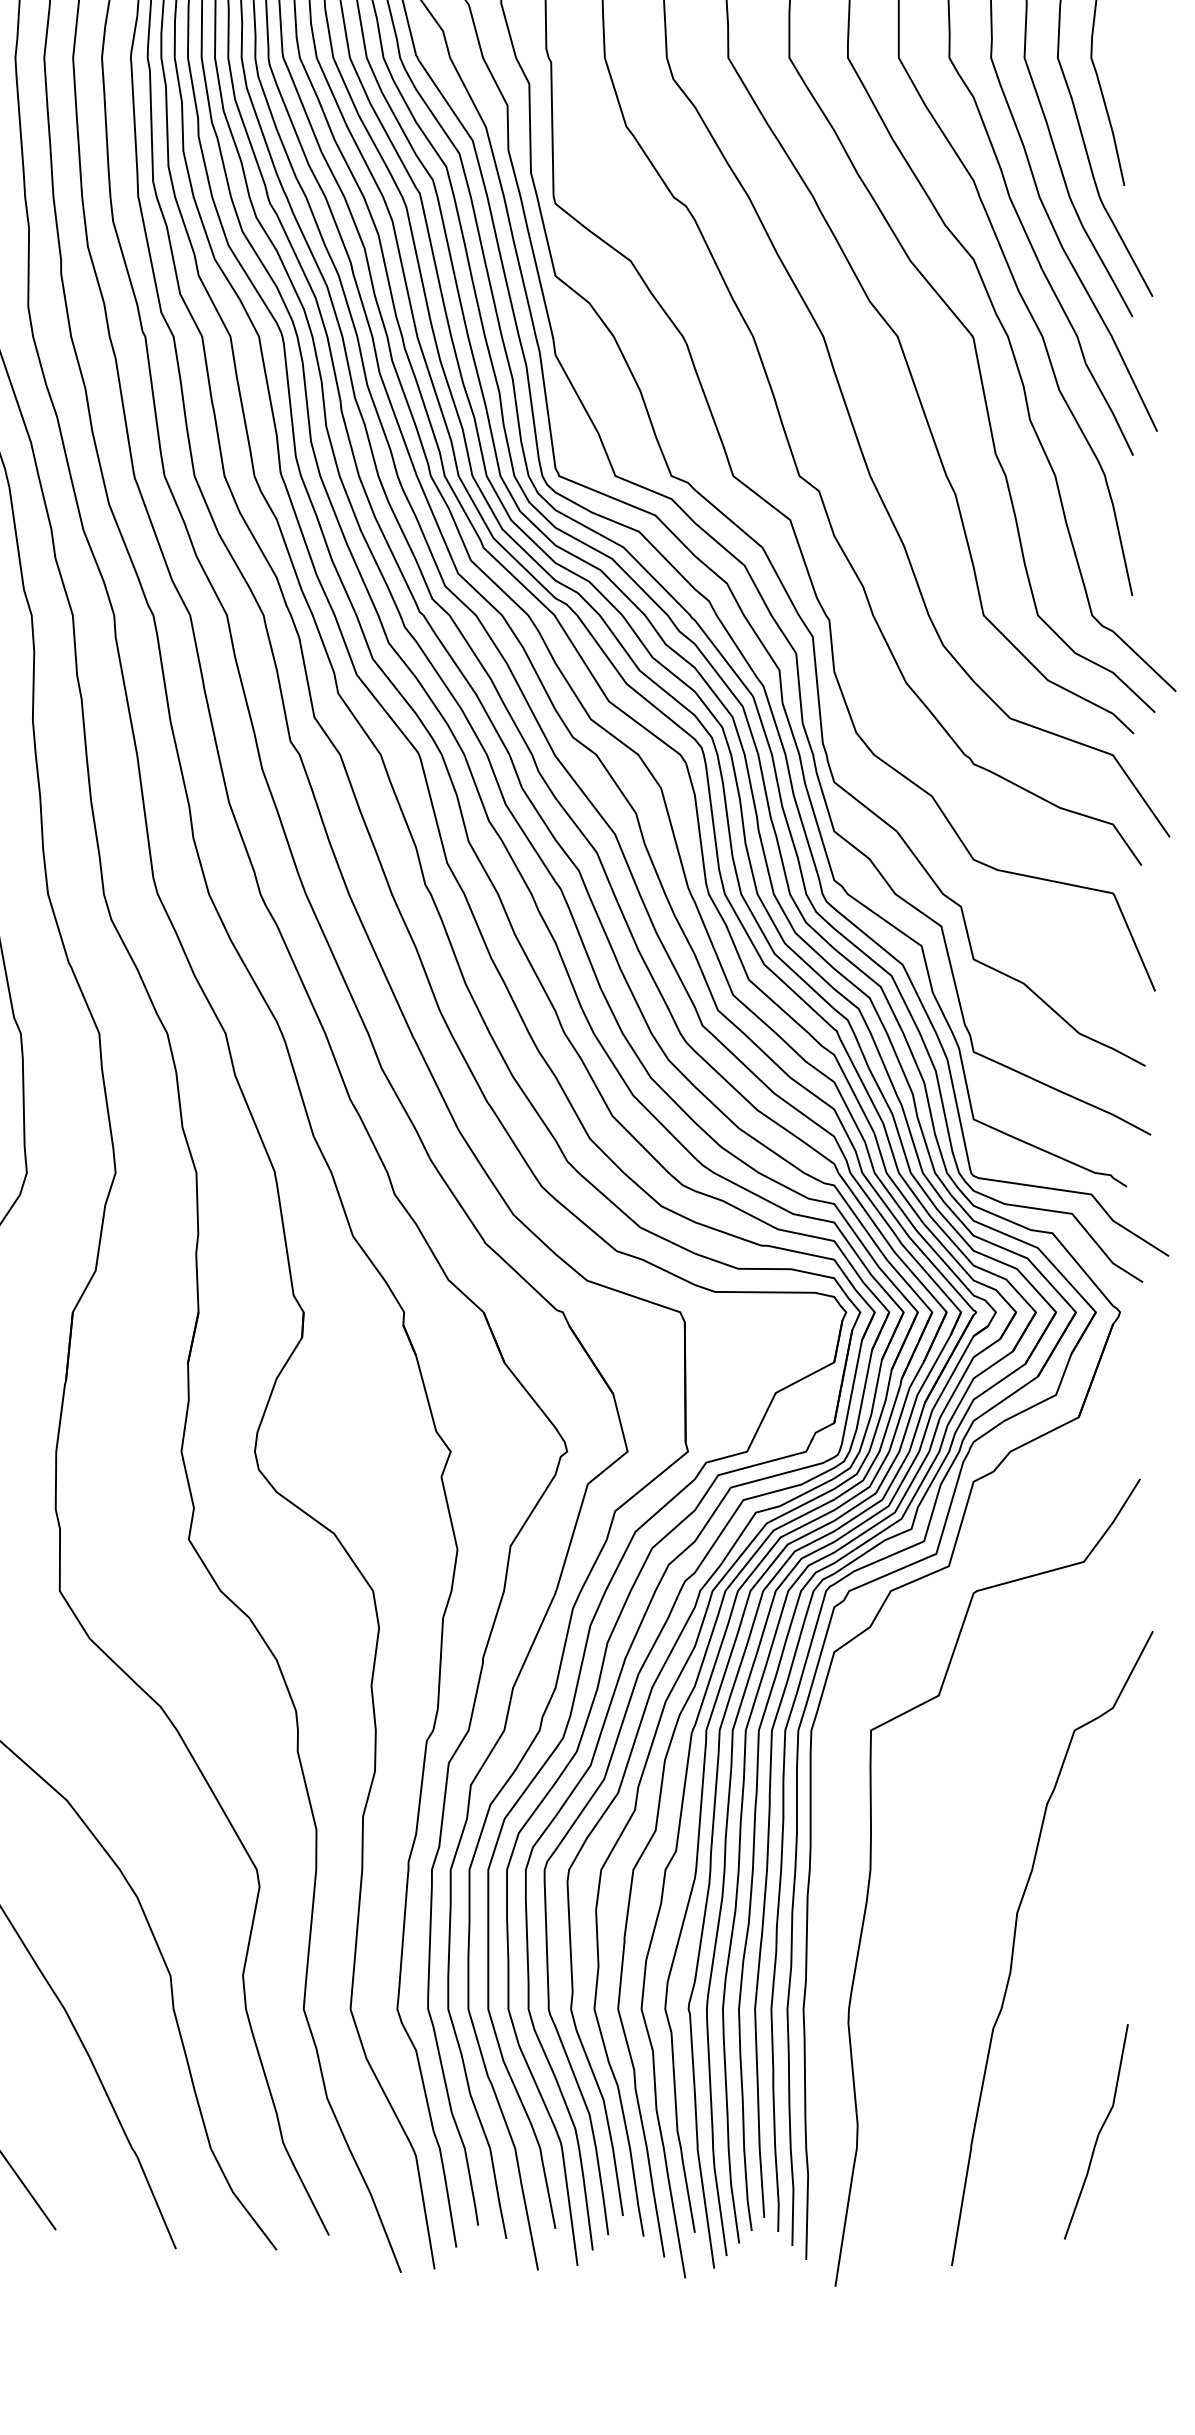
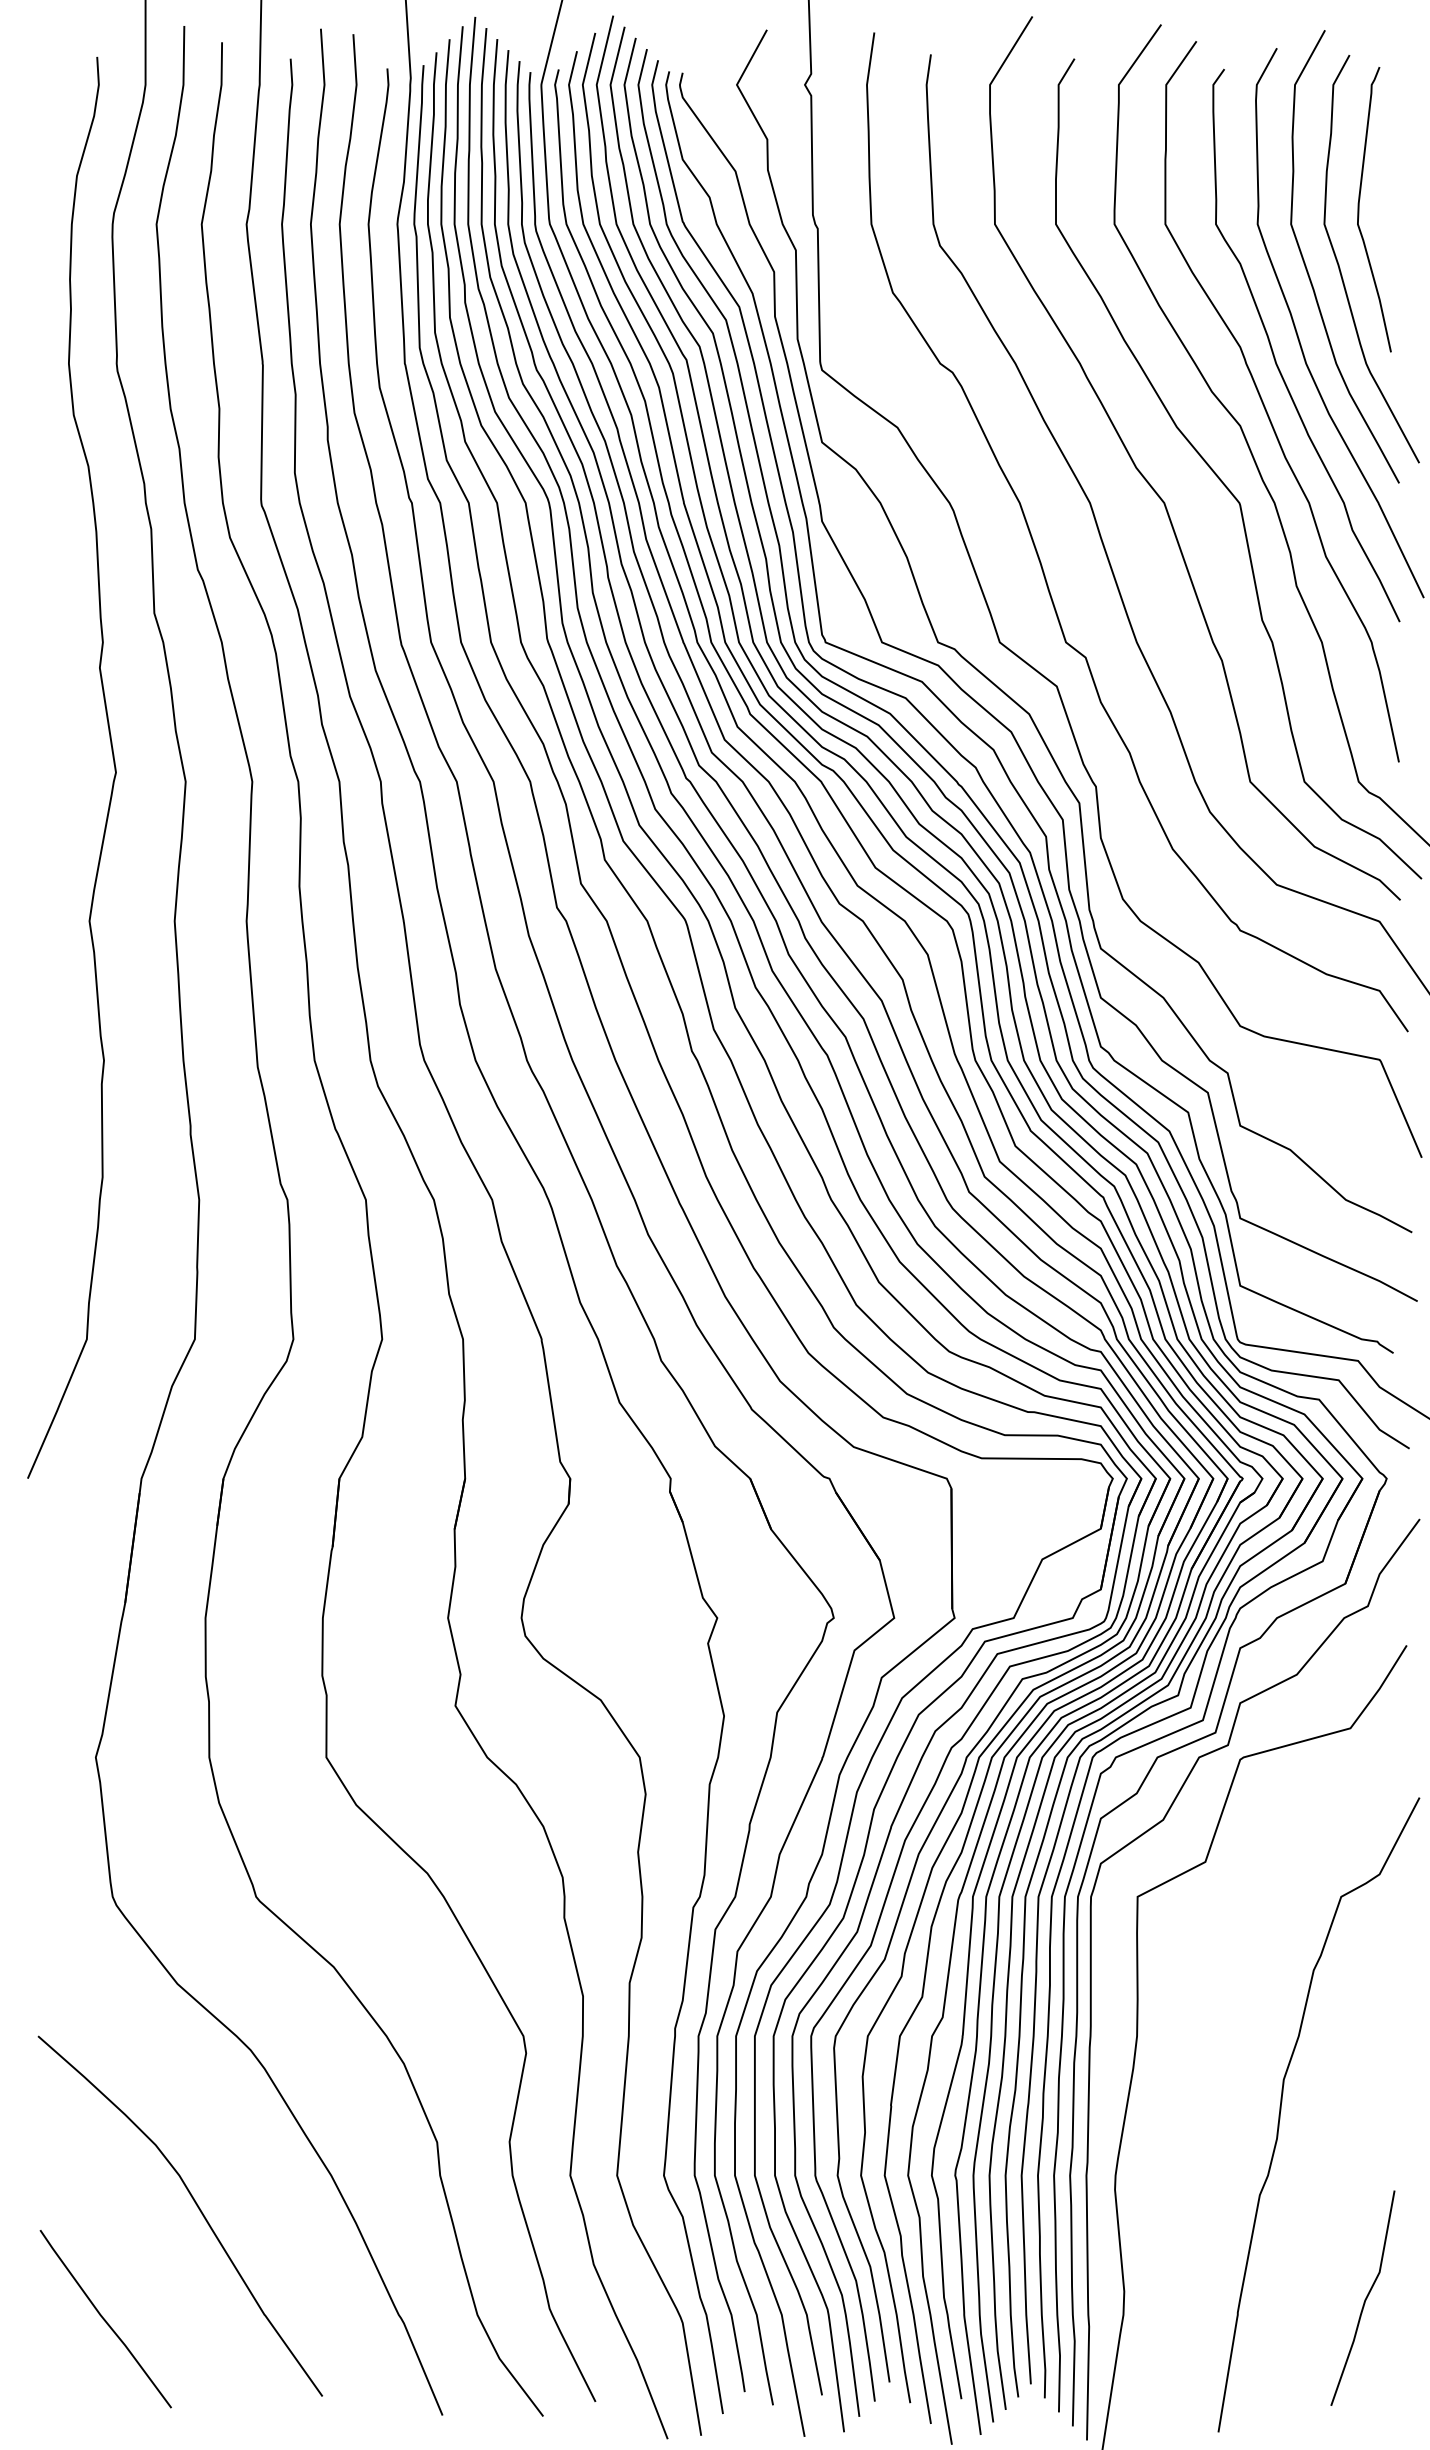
curve: (824, 1813) -> (1091, 1979), added

